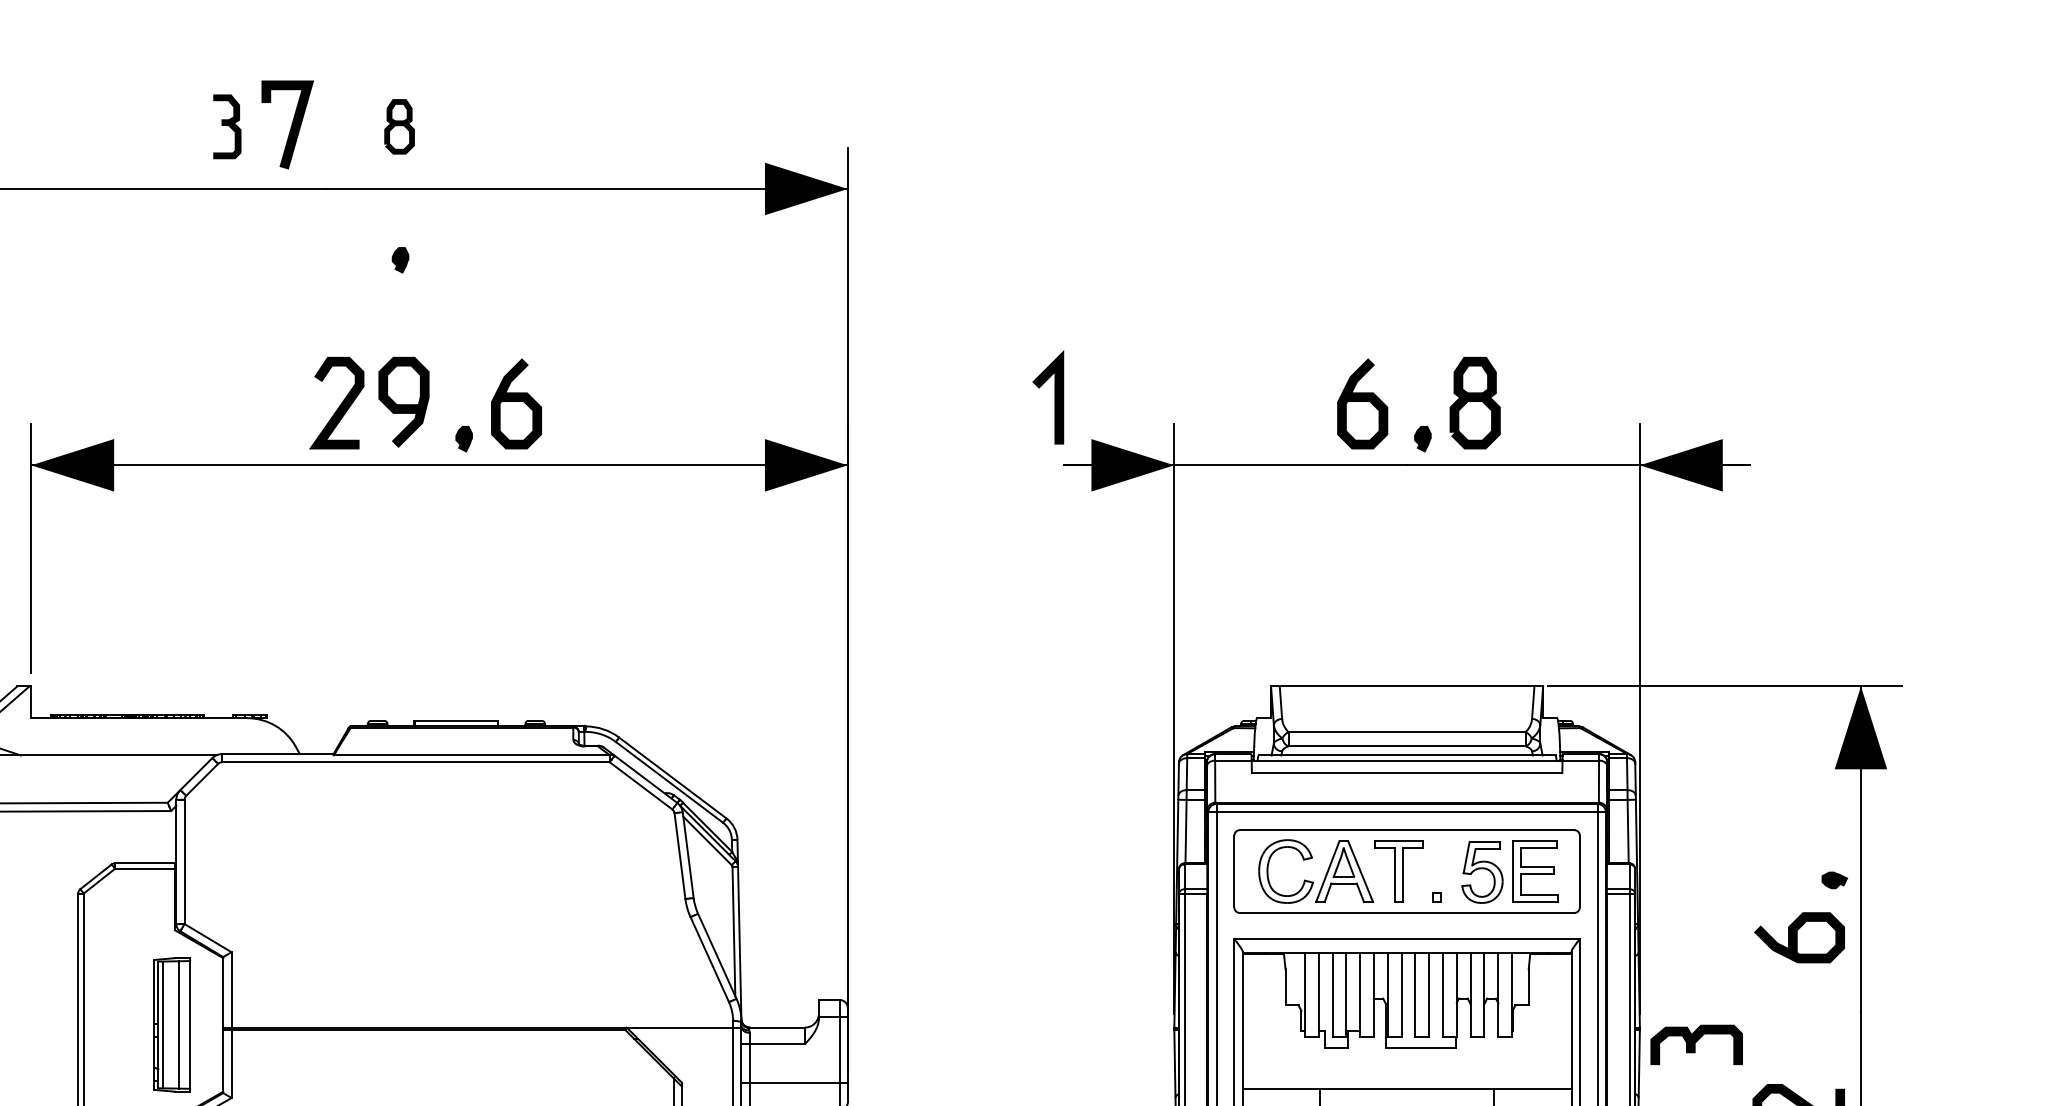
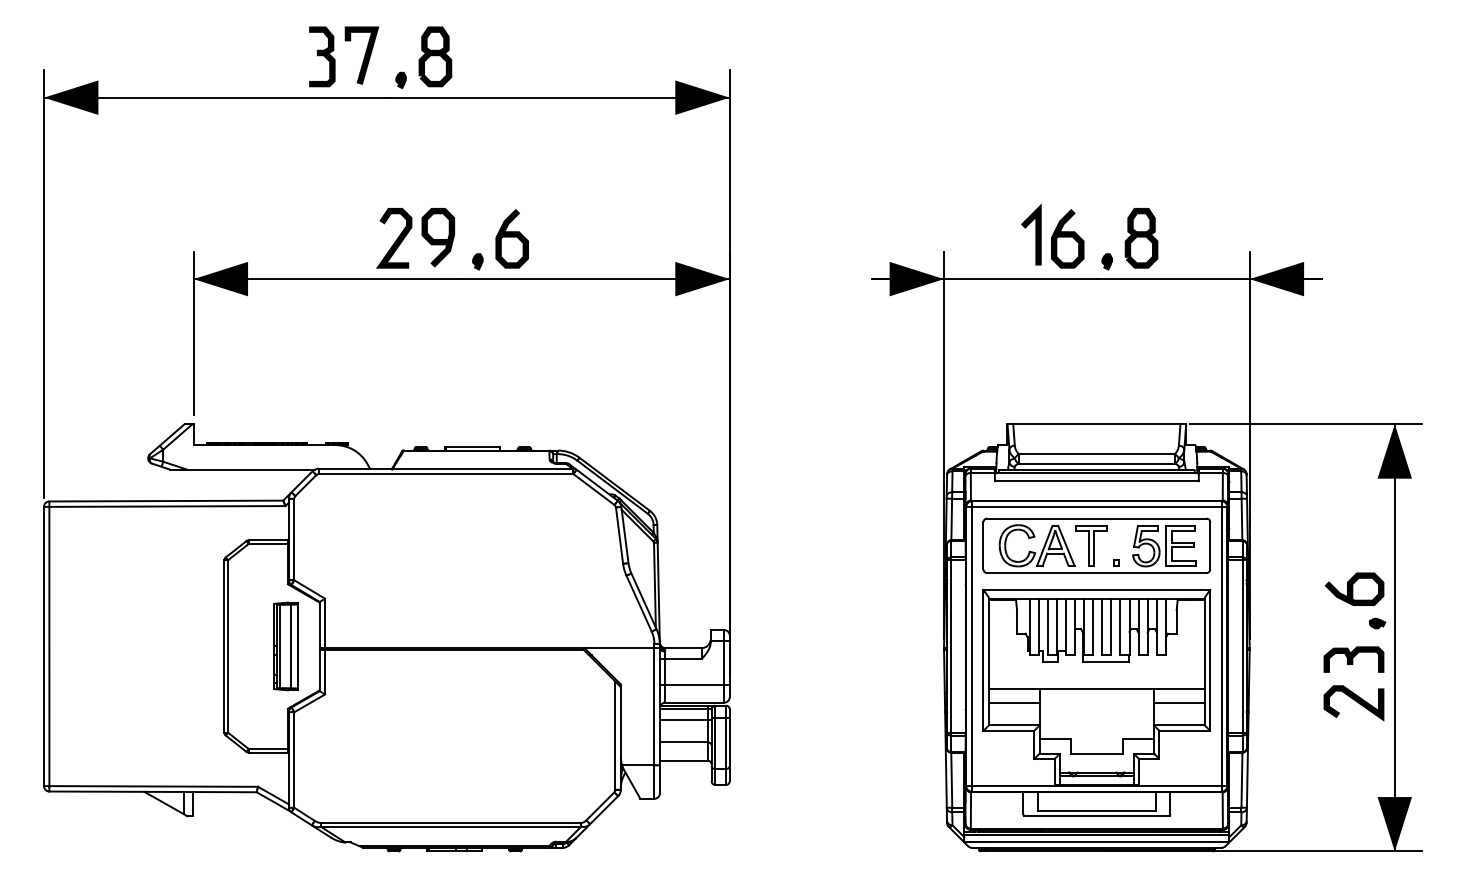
part: (227, 126) -> (322, 56), size x1.43
part: (399, 126) -> (435, 56), size x1.67
part: (399, 260) -> (400, 80), moved
line: (1054, 397) -> (1035, 234), moved
part: (1834, 880) -> (1377, 623), moved
part: (1695, 1044) -> (1353, 659), moved

